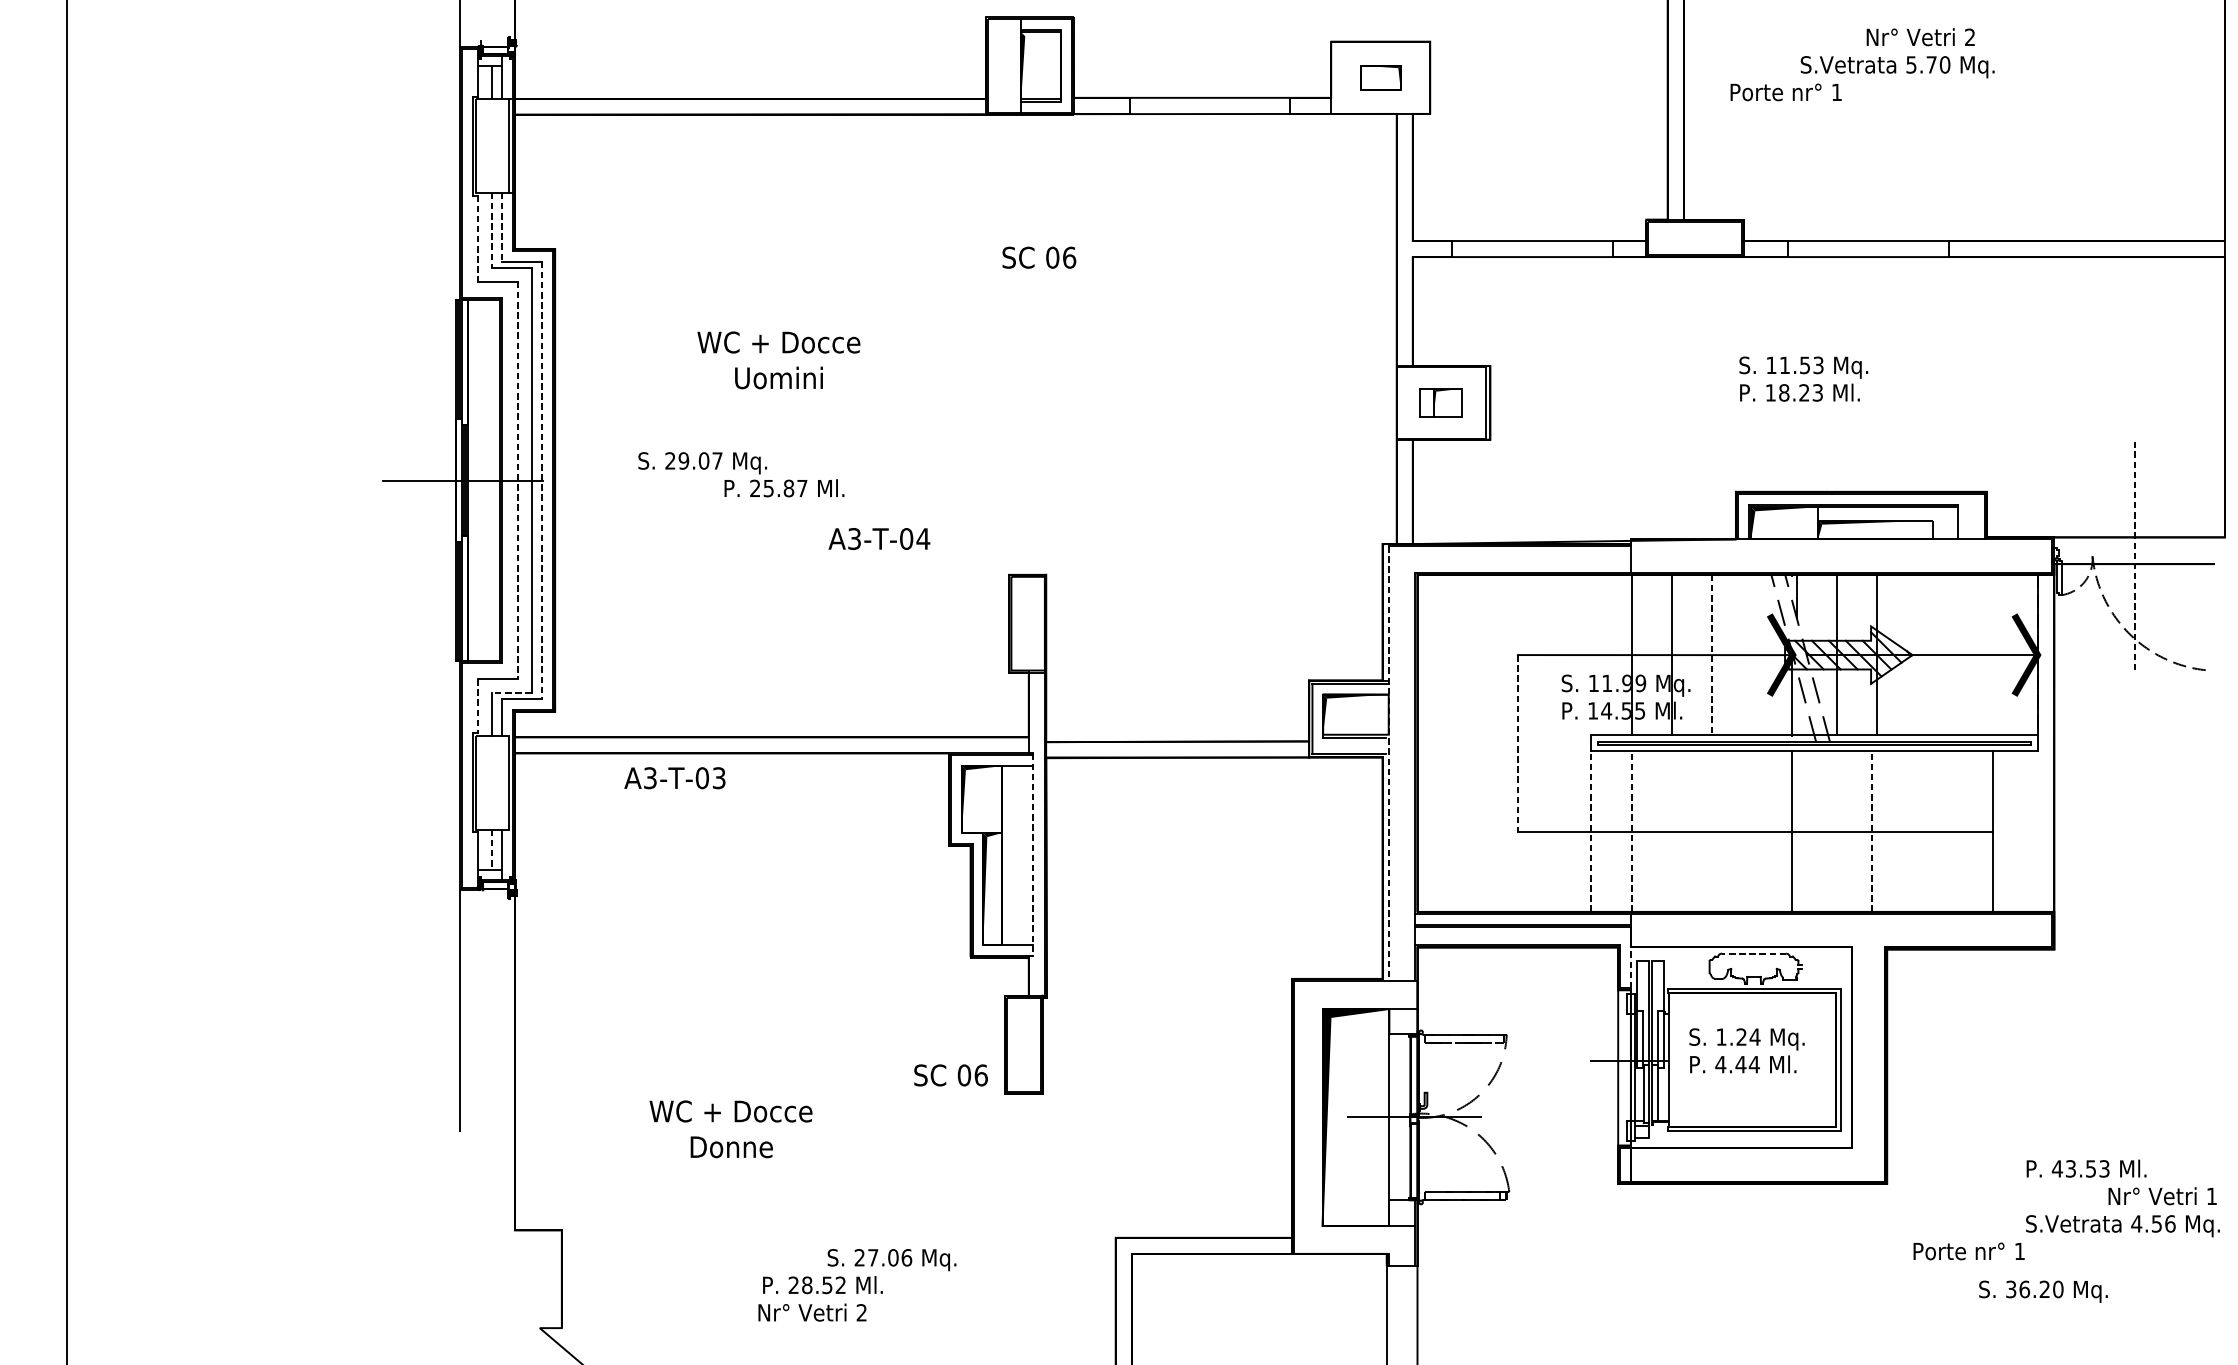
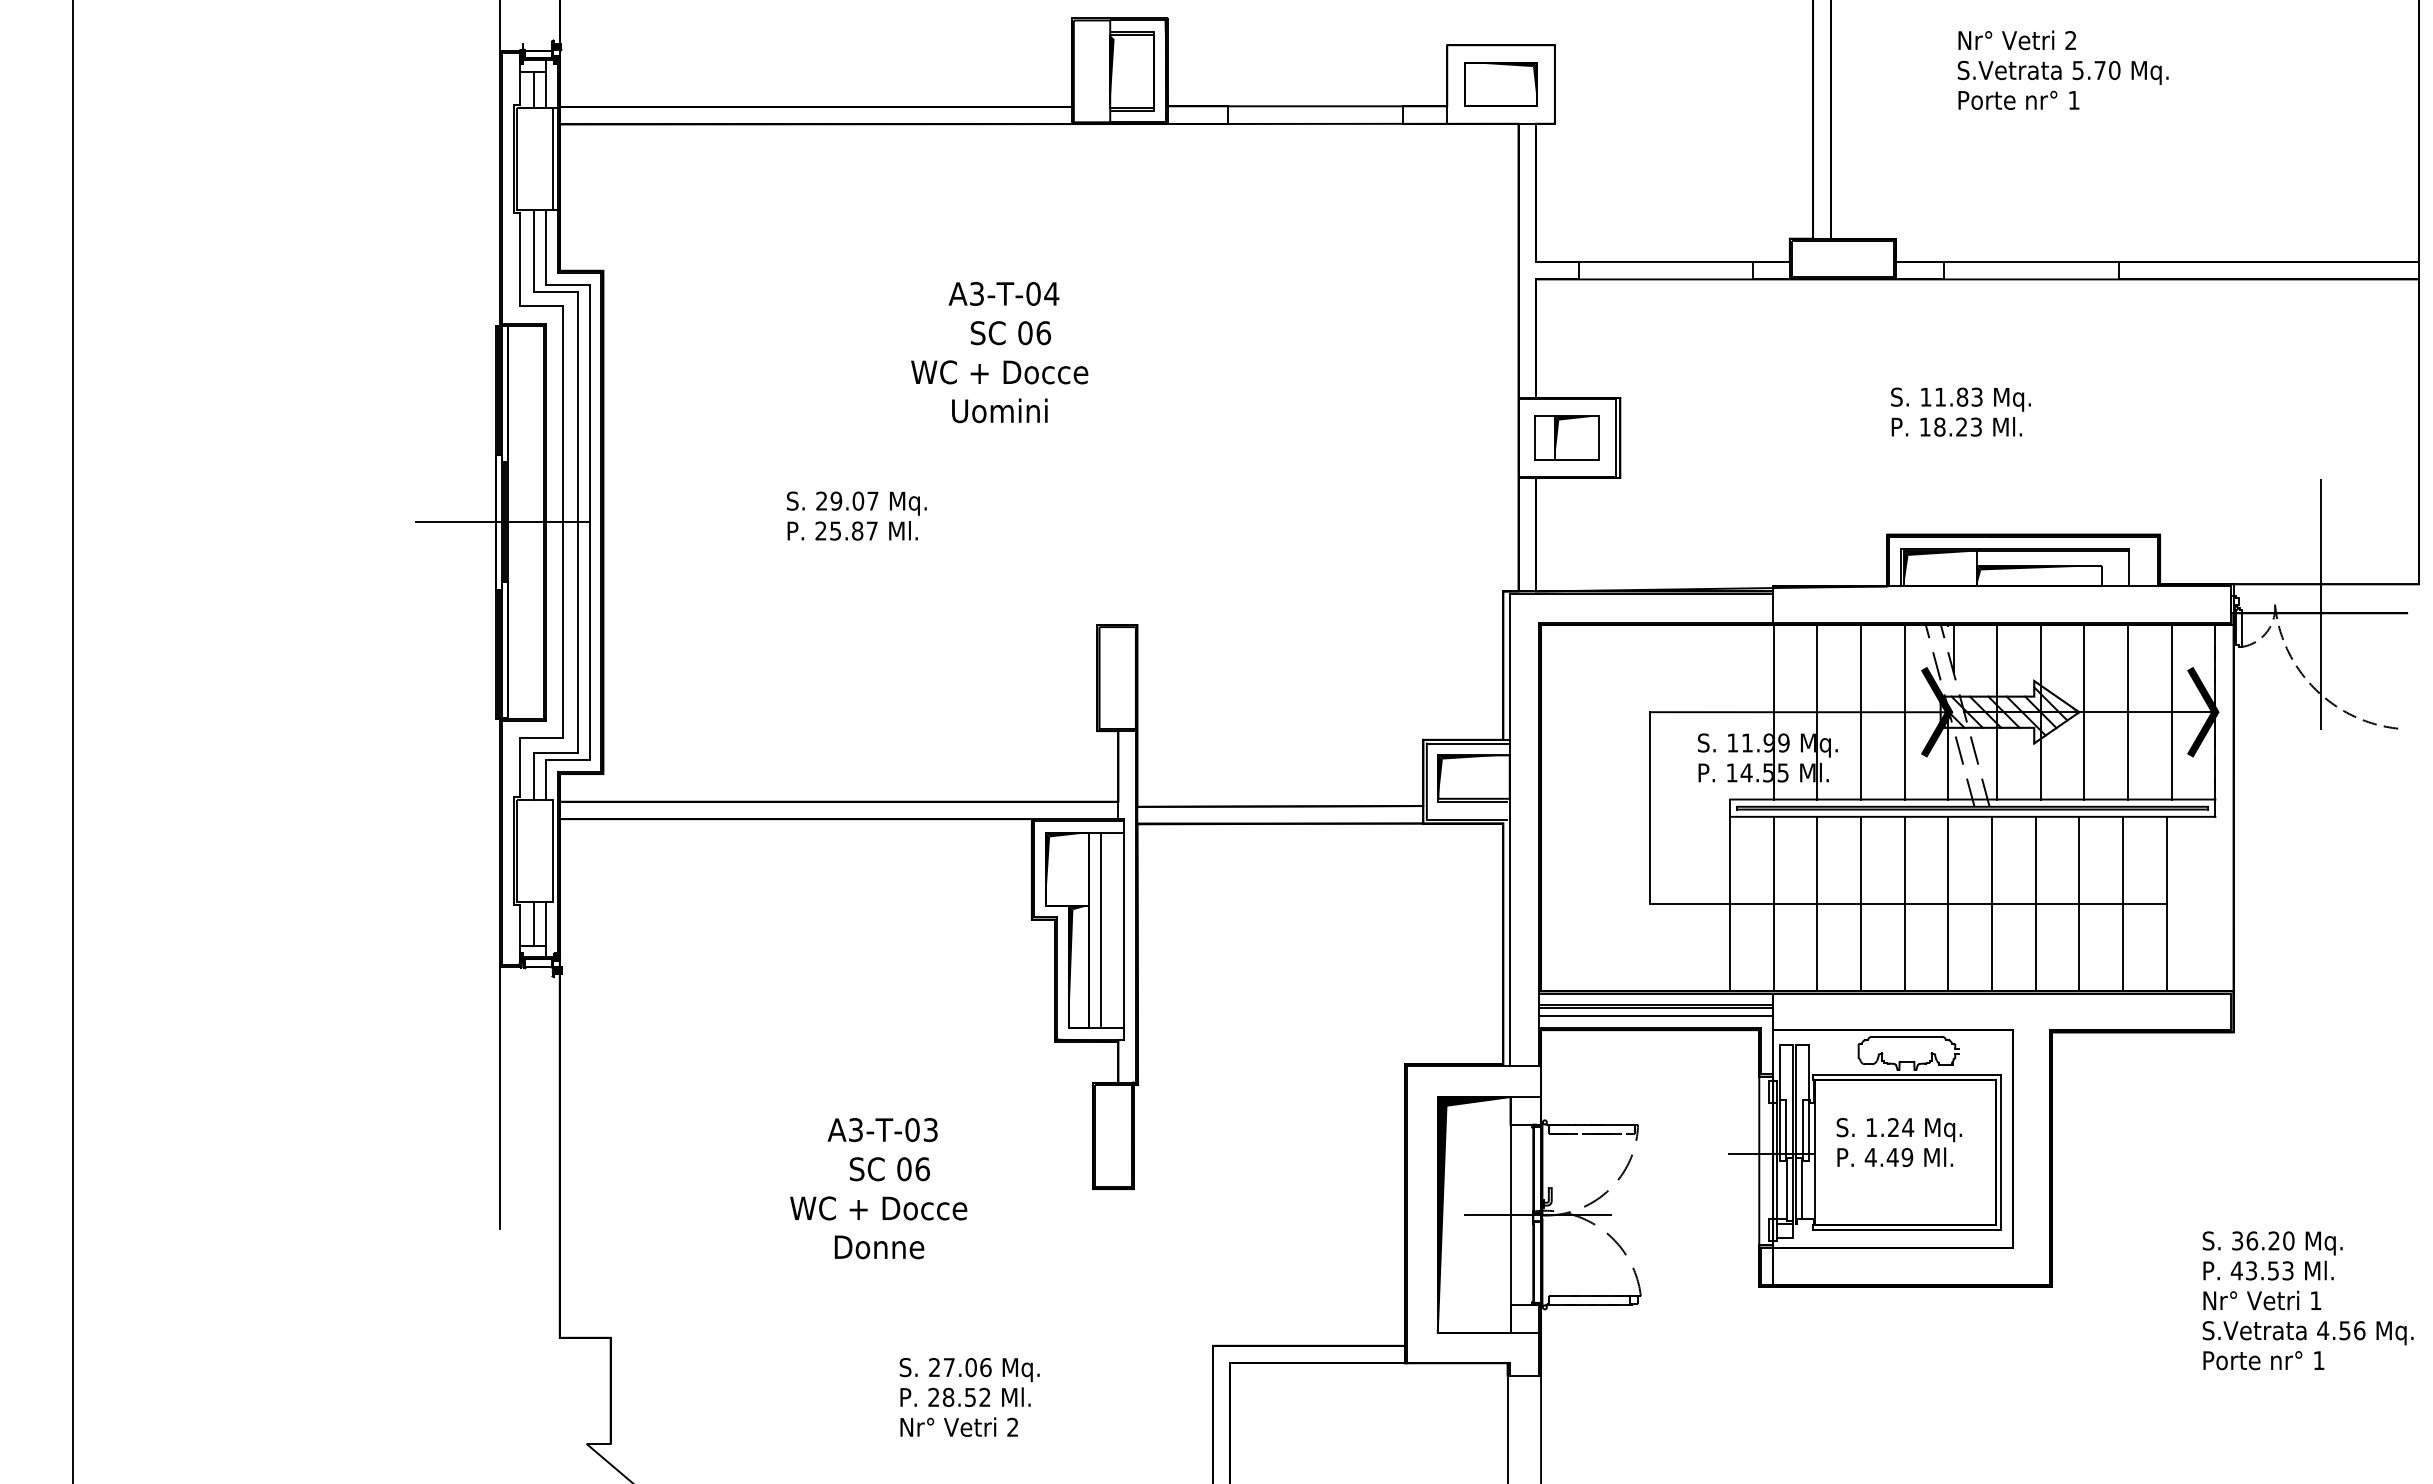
text: (1920, 37) -> (2016, 40), moved
part: (1380, 77) -> (1500, 84), size x1.67
text: (1785, 91) -> (2018, 99), moved
line: (501, 227) -> (545, 247), dashed -> solid
line: (491, 231) -> (534, 251), dashed -> solid
line: (477, 238) -> (519, 259), dashed -> solid
text: (1038, 258) -> (1010, 333), moved
text: (778, 360) -> (999, 391), moved
text: (1805, 364) -> (1962, 396), 11.53 -> 11.83
part: (1440, 402) -> (1566, 437), size x1.43
text: (702, 463) -> (856, 503), moved
line: (518, 480) -> (563, 522), dashed -> solid
line: (542, 480) -> (589, 522), dashed -> solid
text: (878, 538) -> (1003, 293), moved
line: (2134, 556) -> (2320, 604), dashed -> solid
line: (1751, 654) -> (1904, 711), added
line: (1917, 654) -> (2084, 711), added
line: (1957, 654) -> (2128, 711), added
line: (1997, 654) -> (2171, 711), added
line: (1712, 655) -> (1861, 712), dashed -> solid
line: (511, 693) -> (556, 753), dashed -> solid
line: (477, 706) -> (519, 768), dashed -> solid
line: (1518, 743) -> (1650, 808), dashed -> solid
line: (1388, 763) -> (1509, 830), dashed -> solid
text: (674, 778) -> (882, 1130), moved
line: (1591, 831) -> (1730, 903), dashed -> solid
line: (1631, 831) -> (1773, 903), dashed -> solid
line: (1671, 831) -> (1817, 903), added
line: (1712, 831) -> (1861, 903), added
line: (1751, 831) -> (1904, 903), added
line: (1832, 831) -> (1992, 903), added
line: (1872, 831) -> (2035, 903), dashed -> solid
line: (1912, 831) -> (2079, 903), added
line: (1952, 831) -> (2122, 903), added
line: (491, 849) -> (534, 923), dashed -> solid
line: (1012, 854) -> (1100, 929), added
line: (1033, 854) -> (1123, 929), dashed -> solid
line: (1522, 934) -> (1655, 1016), added
line: (1753, 953) -> (1906, 1036), dashed -> solid
line: (1631, 967) -> (1773, 1051), dashed -> solid
text: (1754, 1064) -> (1907, 1157), 4.44 -> 4.49
text: (950, 1075) -> (889, 1169), moved
text: (730, 1129) -> (878, 1227), moved
text: (2162, 1196) -> (2262, 1300), moved
text: (1968, 1251) -> (2263, 1360), moved
text: (822, 1284) -> (965, 1396), moved
text: (2043, 1291) -> (2272, 1243), moved
text: (811, 1312) -> (958, 1426), moved

